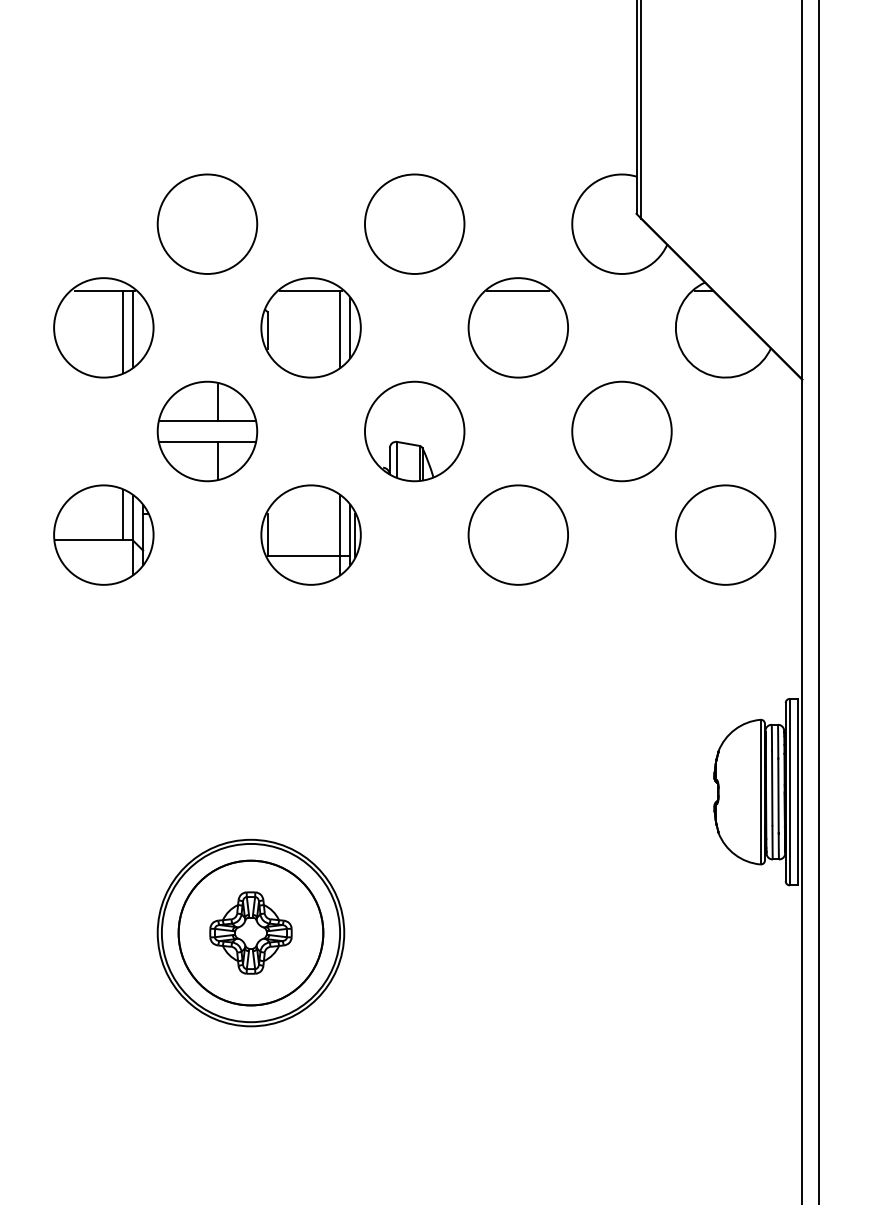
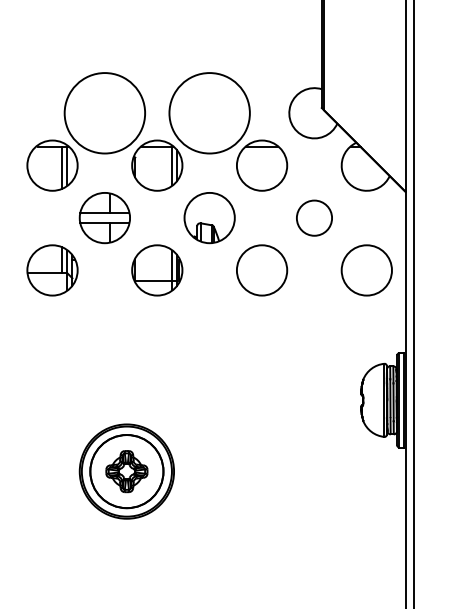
circle: (206, 224) -> (104, 113), size x1.6
circle: (414, 224) -> (209, 113), size x1.6
circle: (622, 432) -> (314, 218), size x0.7

